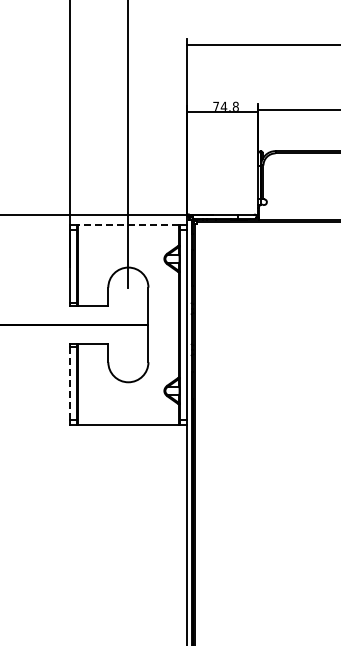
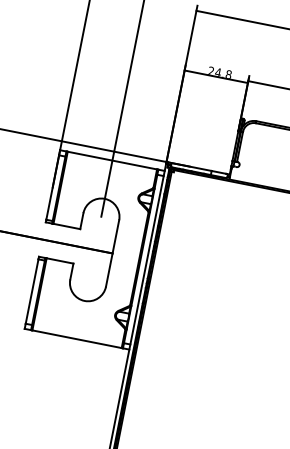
text: (215, 105) -> (210, 70), 74.8 -> 24.8
line: (127, 224) -> (111, 160), dashed -> solid
line: (69, 382) -> (32, 290), dashed -> solid

